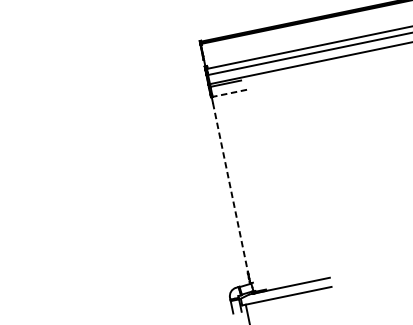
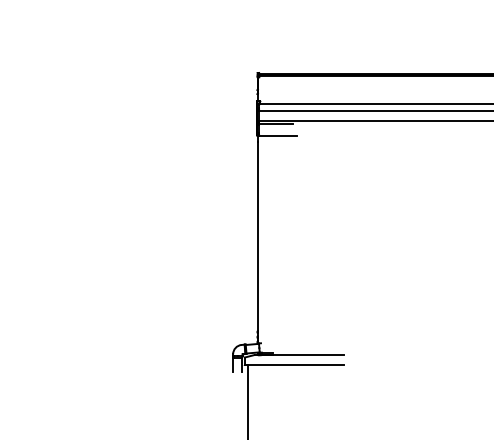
line: (229, 93) -> (277, 135), dashed -> solid
line: (232, 193) -> (258, 243), dashed -> solid

